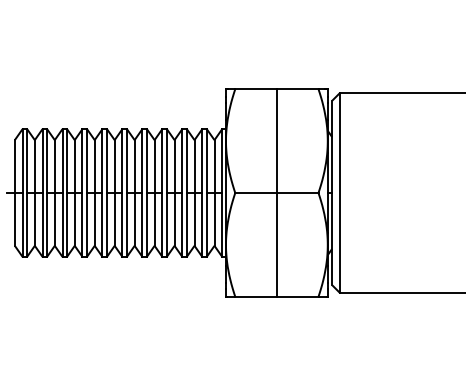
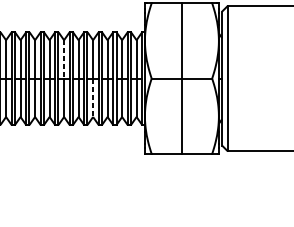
line: (114, 167) -> (63, 60), solid -> dashed
line: (154, 219) -> (93, 97), solid -> dashed

